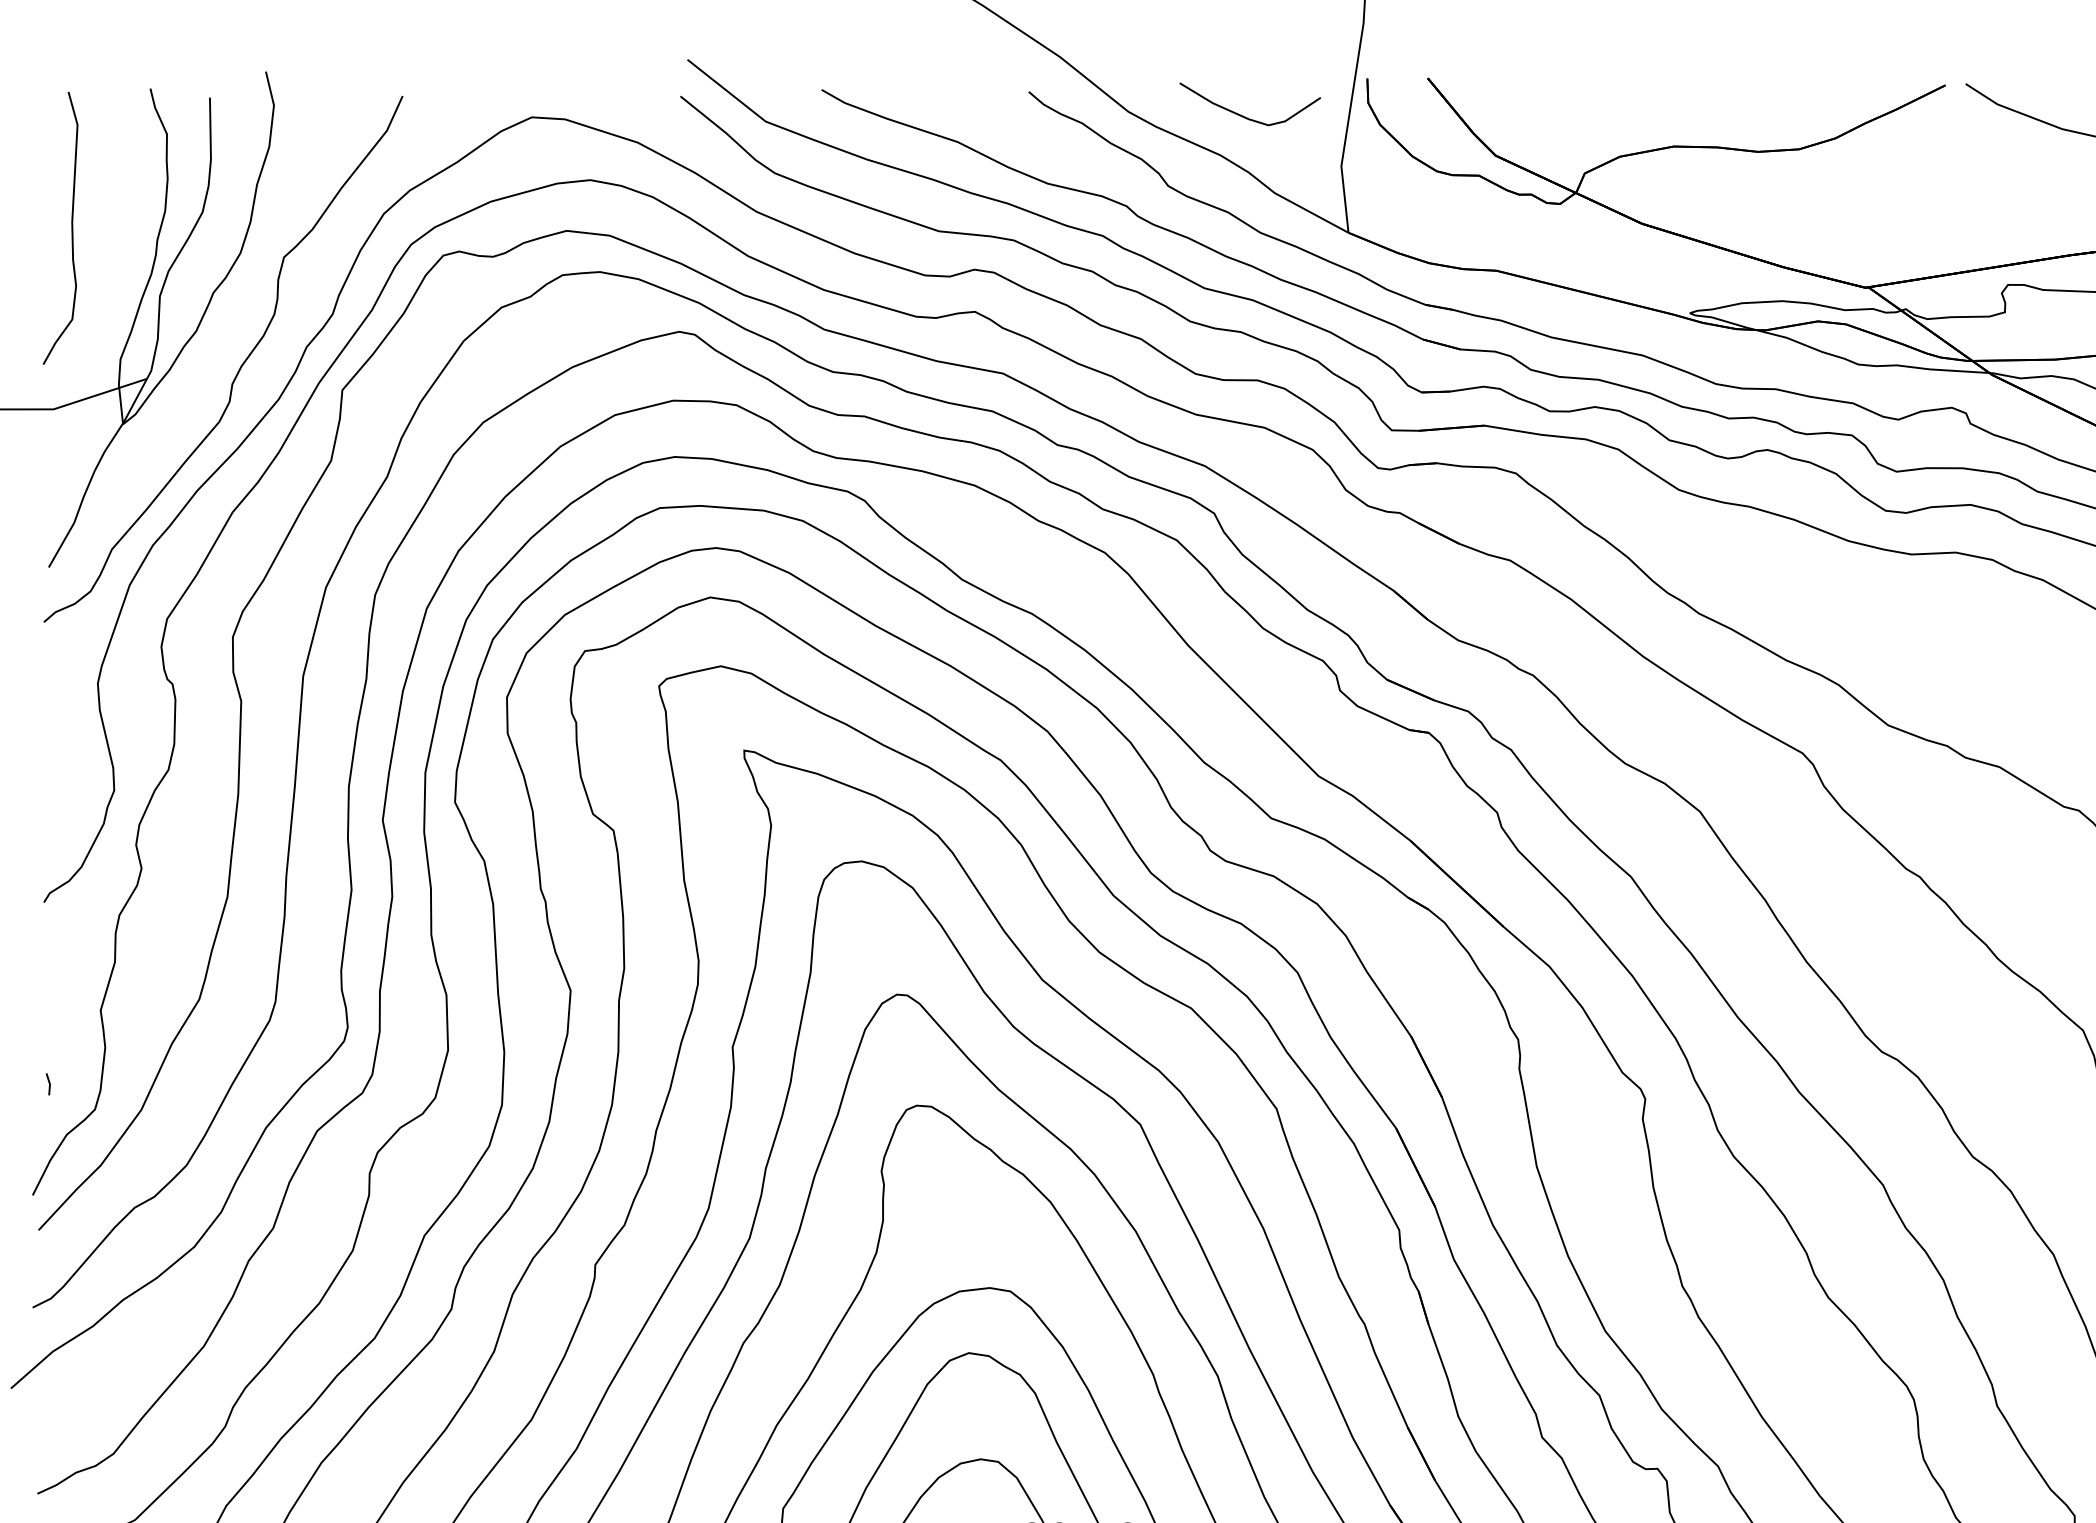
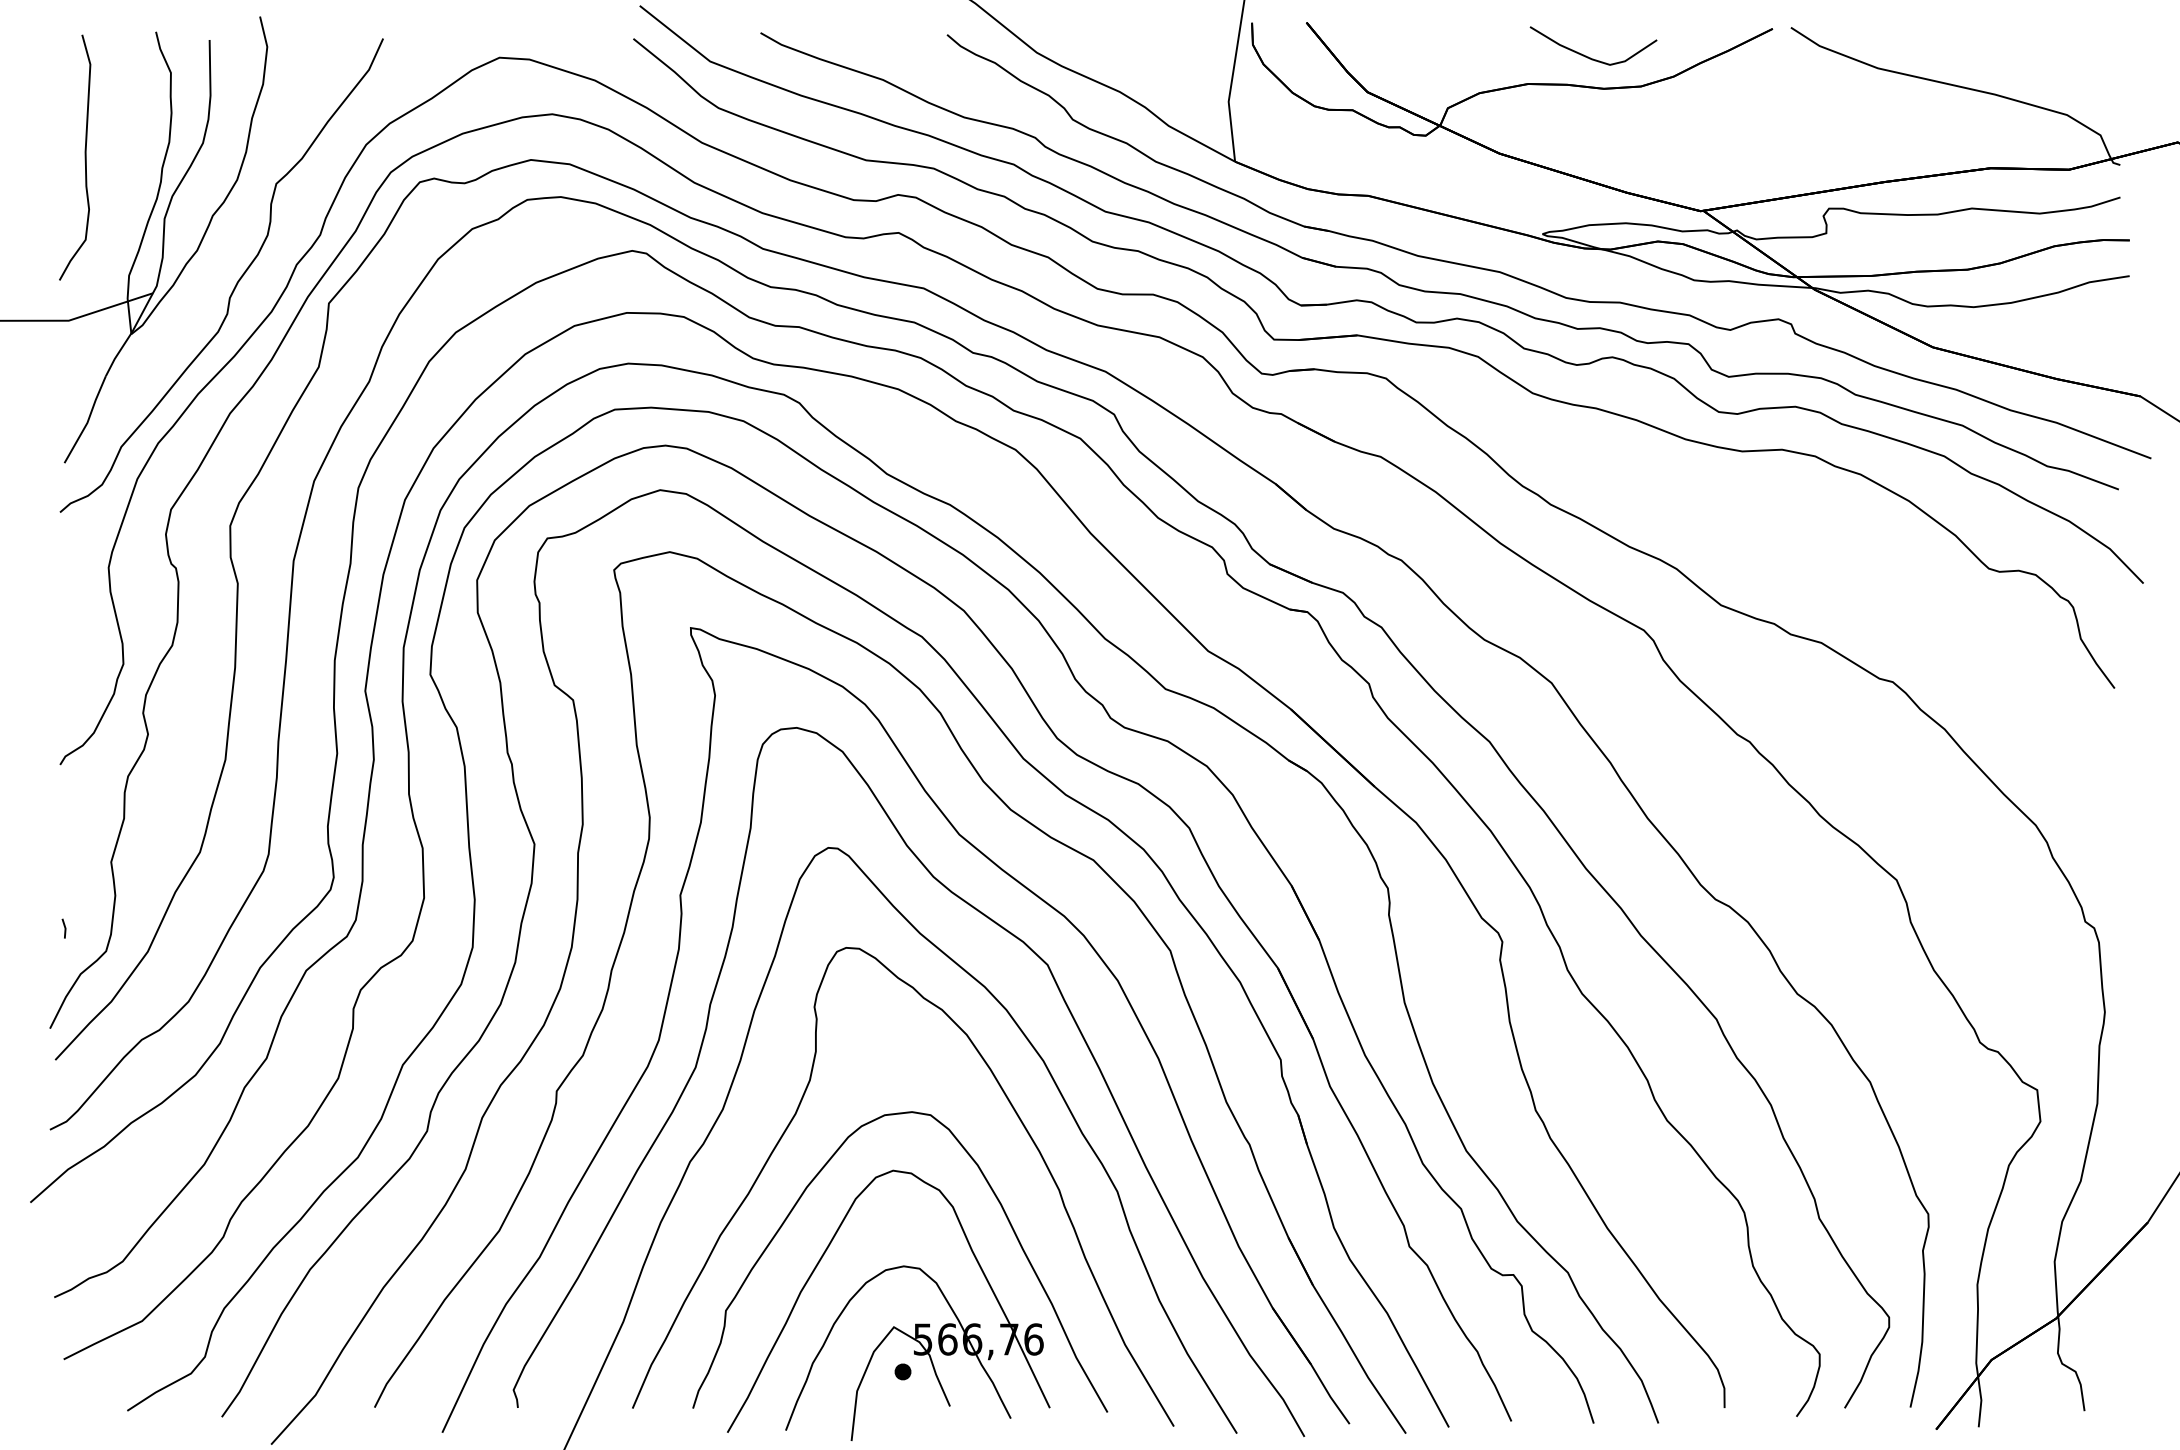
curve: (1244, 115) -> (1588, 56), moved

